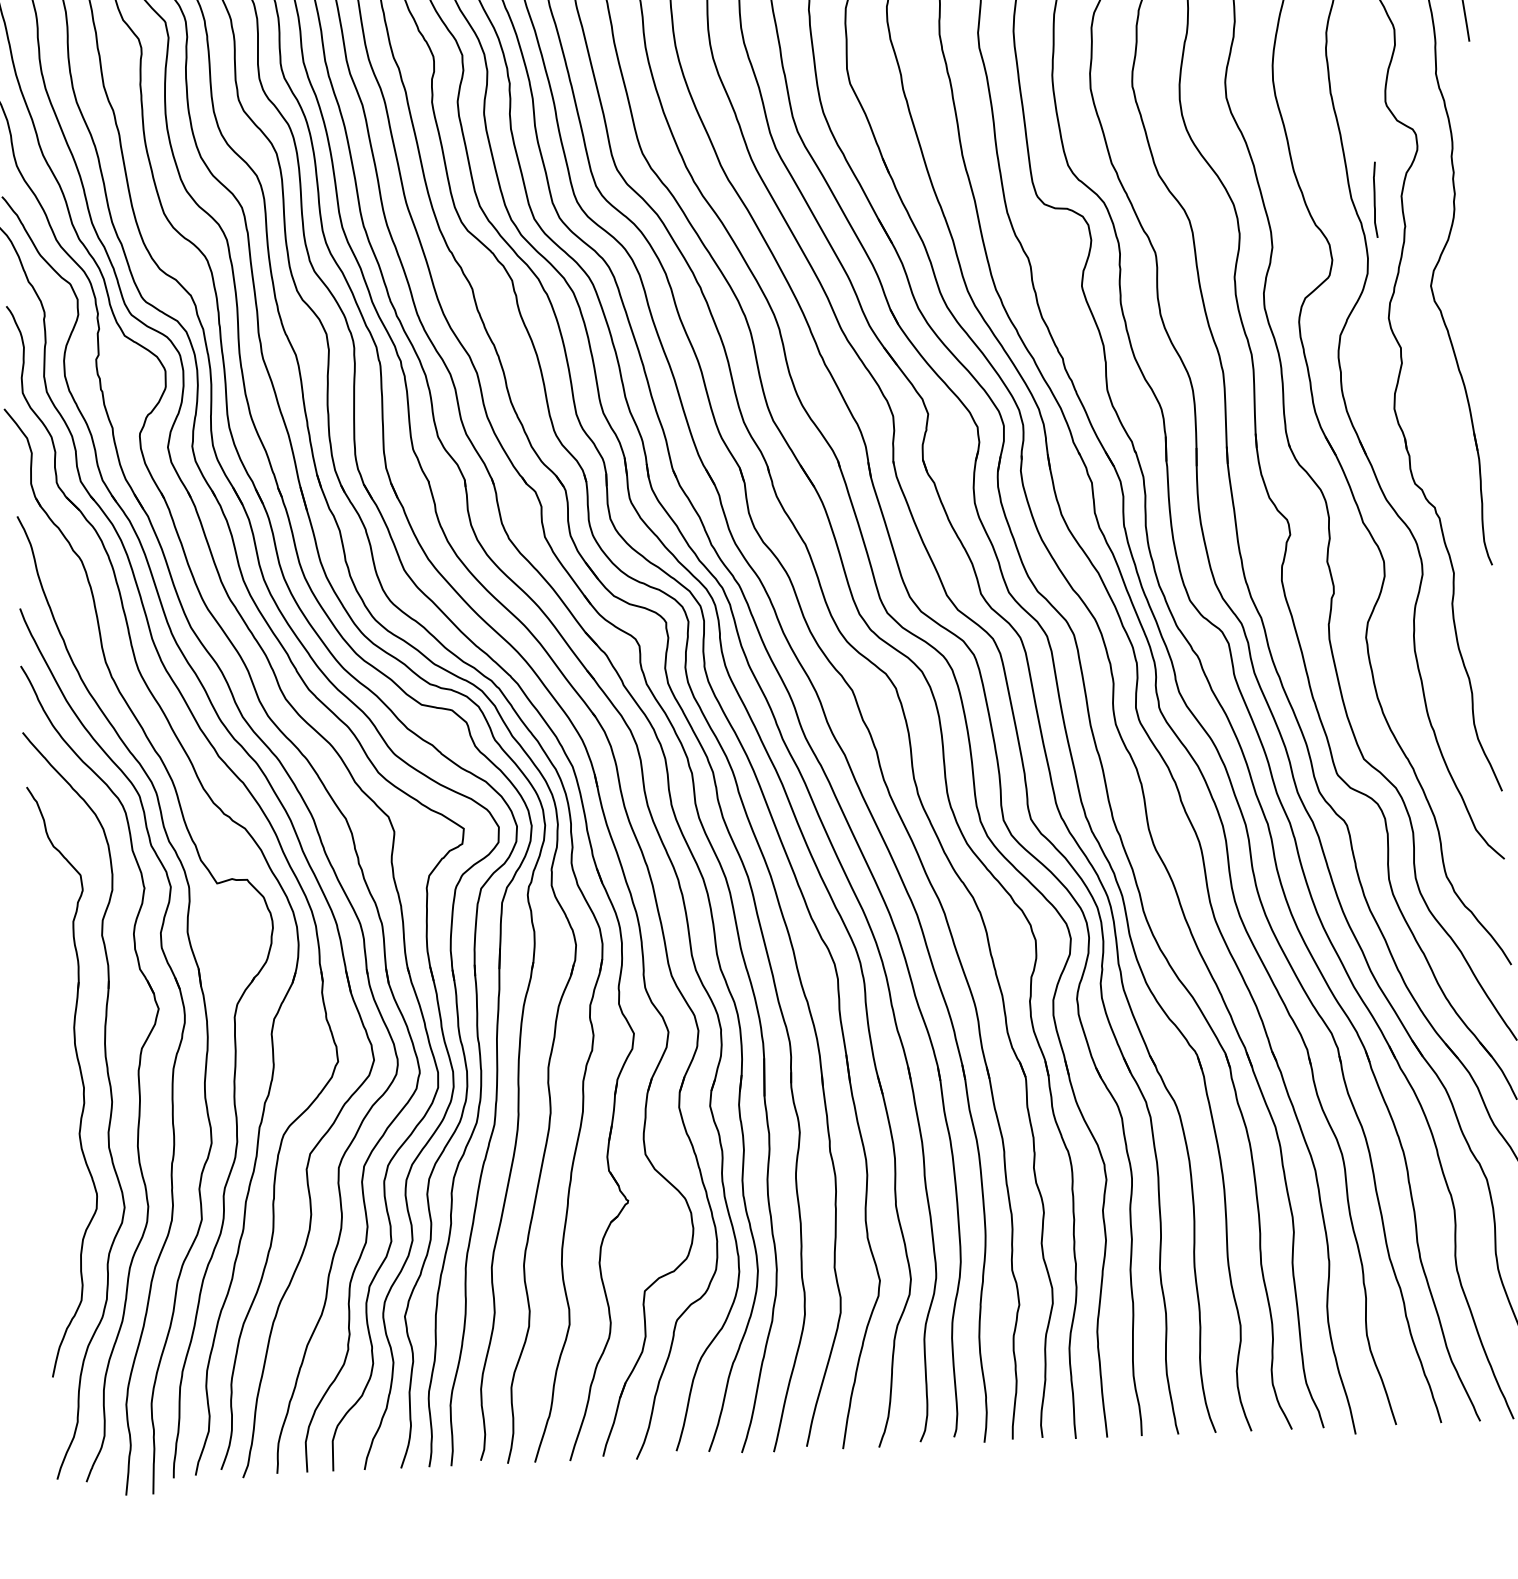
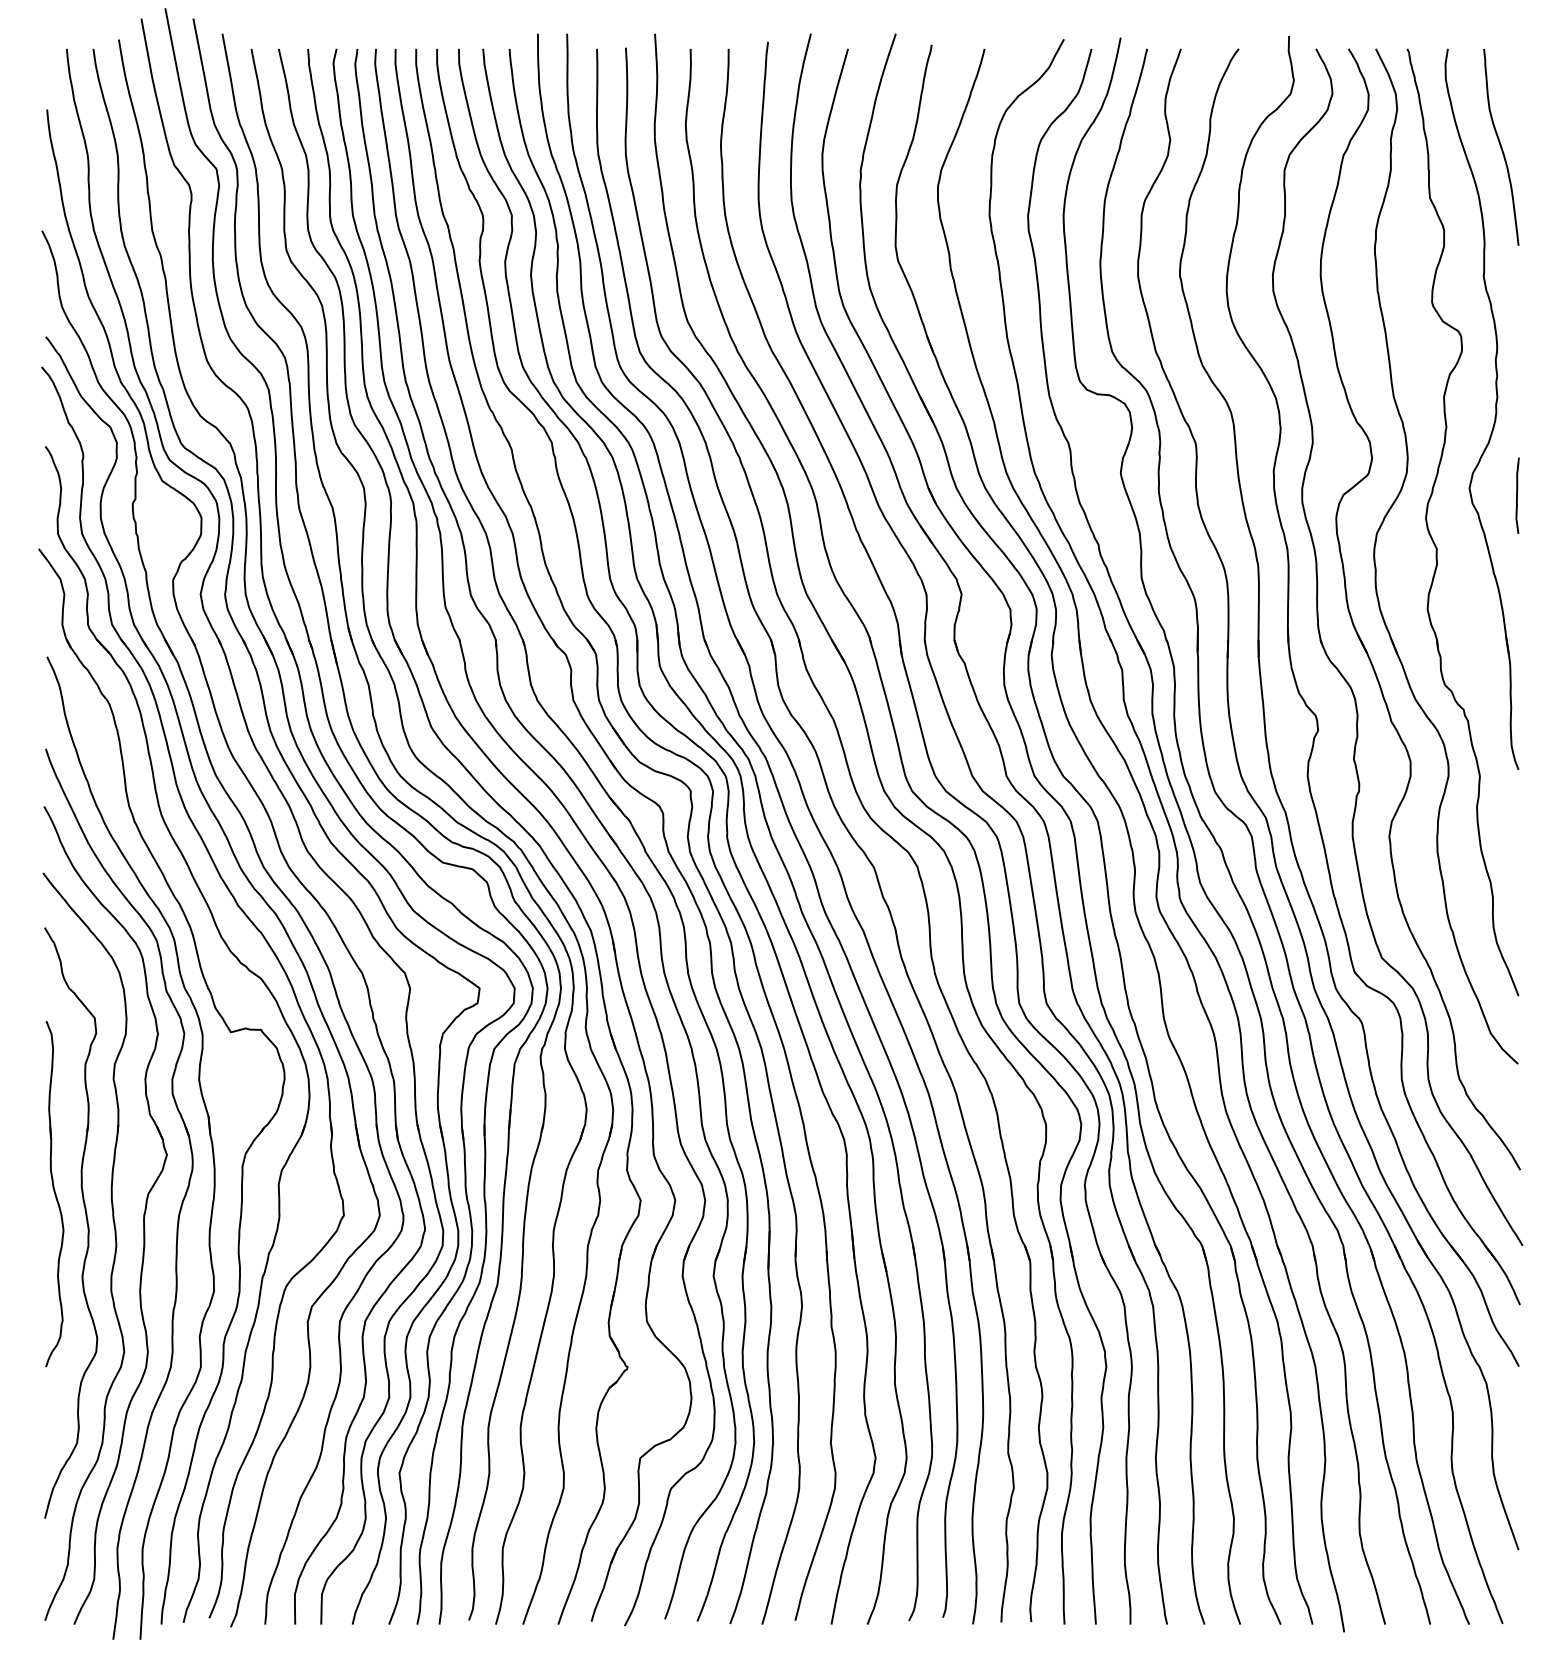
curve: (1375, 199) -> (1517, 495), moved
part: (48, 1053) -> (54, 1194), added

